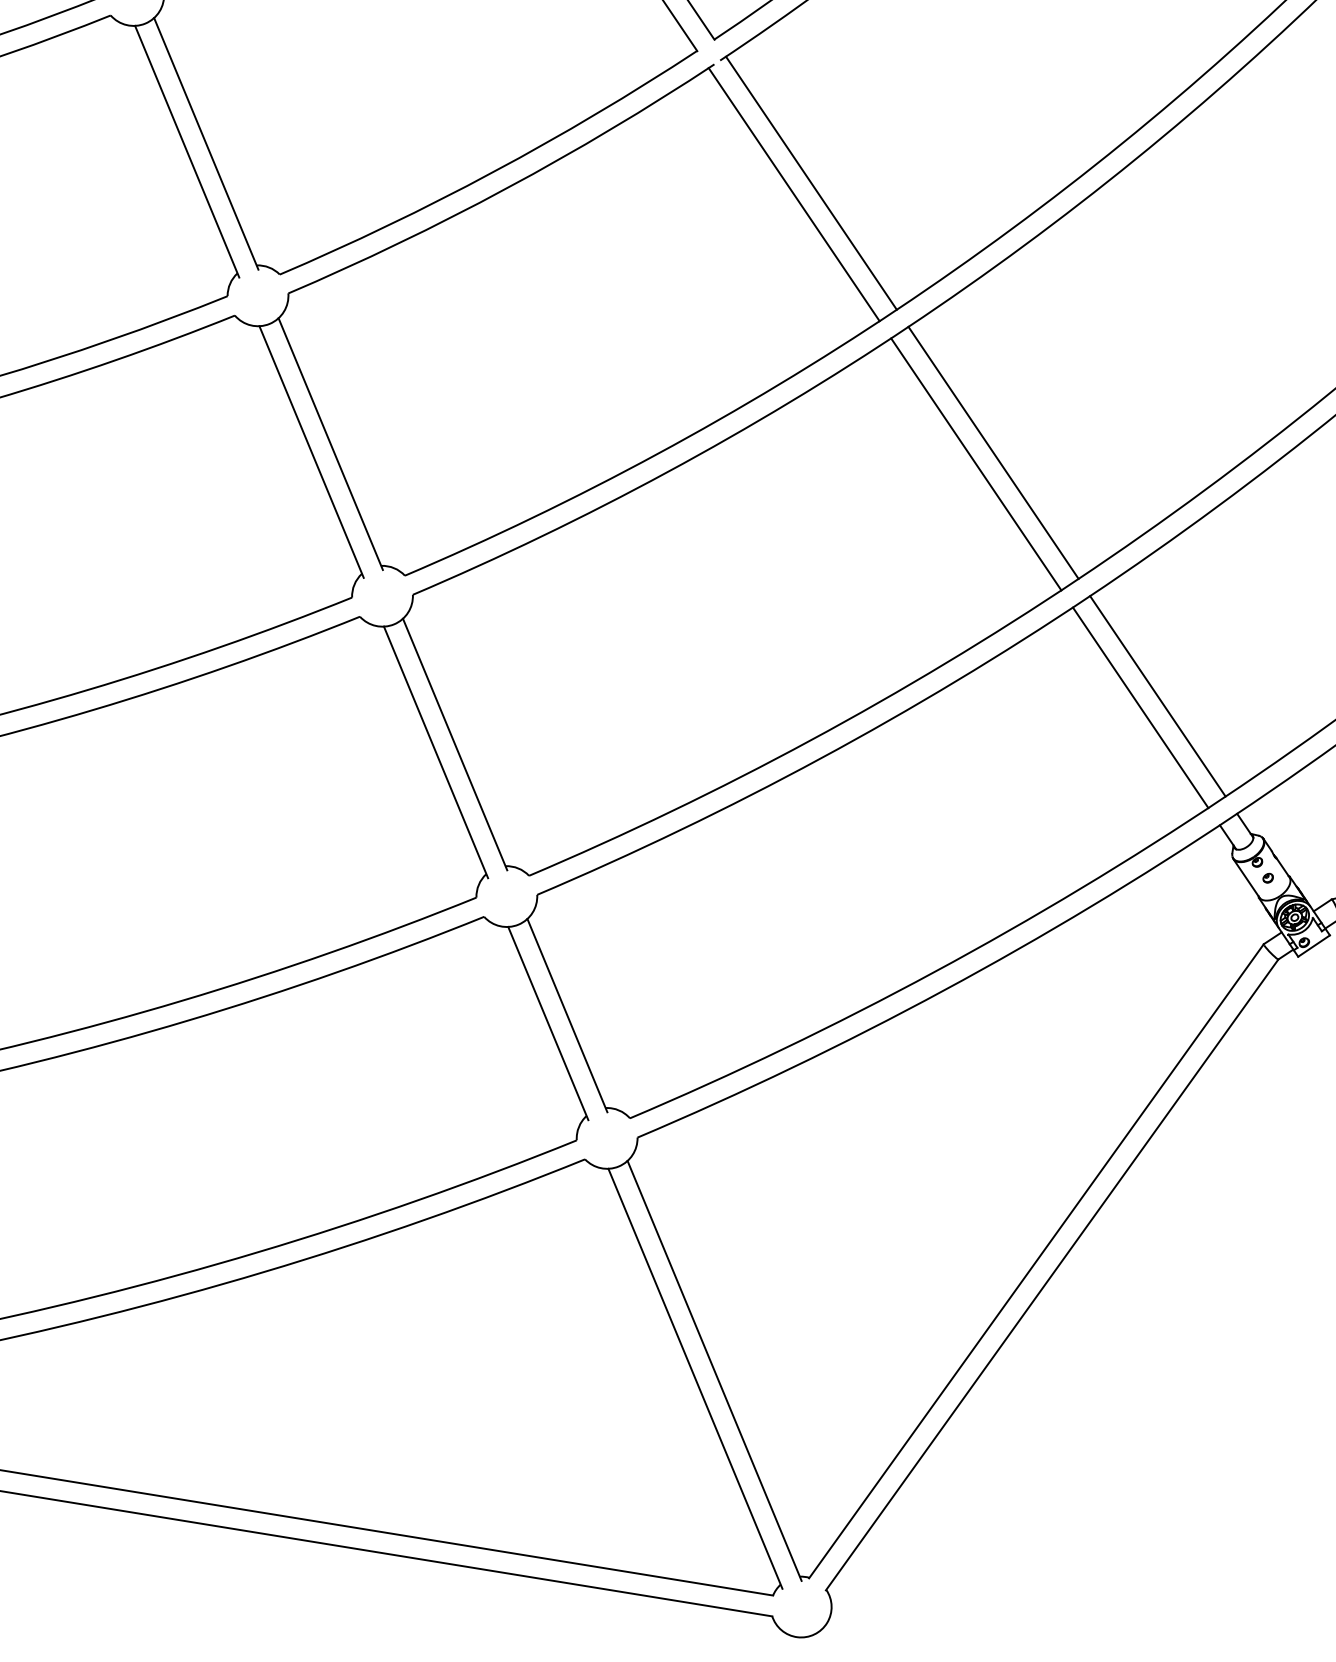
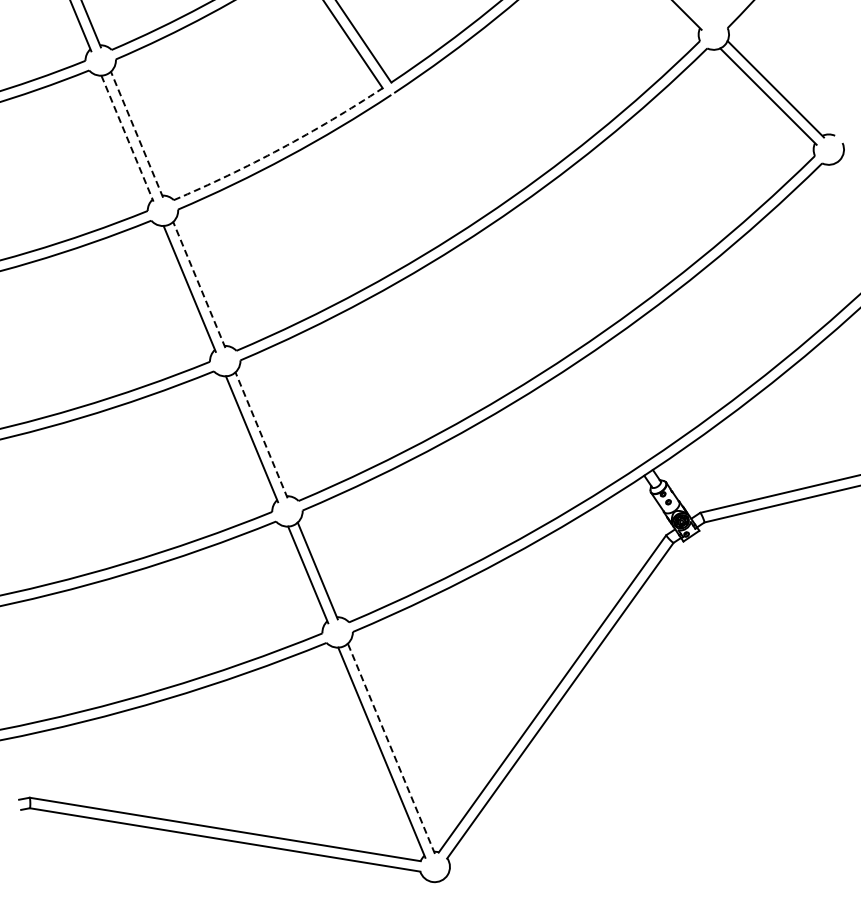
line: (205, 143) -> (136, 134), solid -> dashed
line: (187, 153) -> (127, 139), solid -> dashed
arc: (492, 171) -> (280, 148), solid -> dashed
line: (810, 183) -> (439, 154), removed
line: (794, 193) -> (431, 159), removed
line: (331, 443) -> (199, 284), solid -> dashed
line: (992, 453) -> (530, 289), removed
line: (974, 465) -> (521, 295), removed
line: (1158, 696) -> (613, 411), removed
line: (1140, 706) -> (604, 416), removed
line: (454, 742) -> (261, 434), solid -> dashed
line: (714, 1370) -> (391, 748), solid -> dashed

